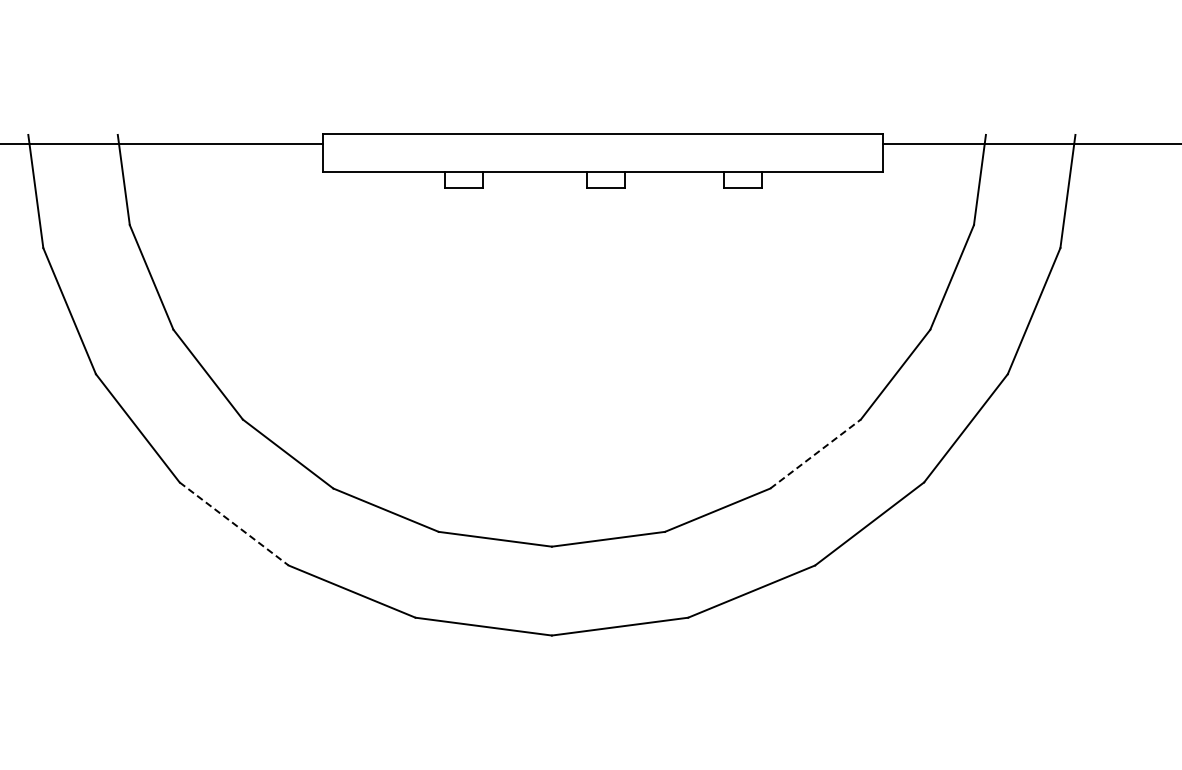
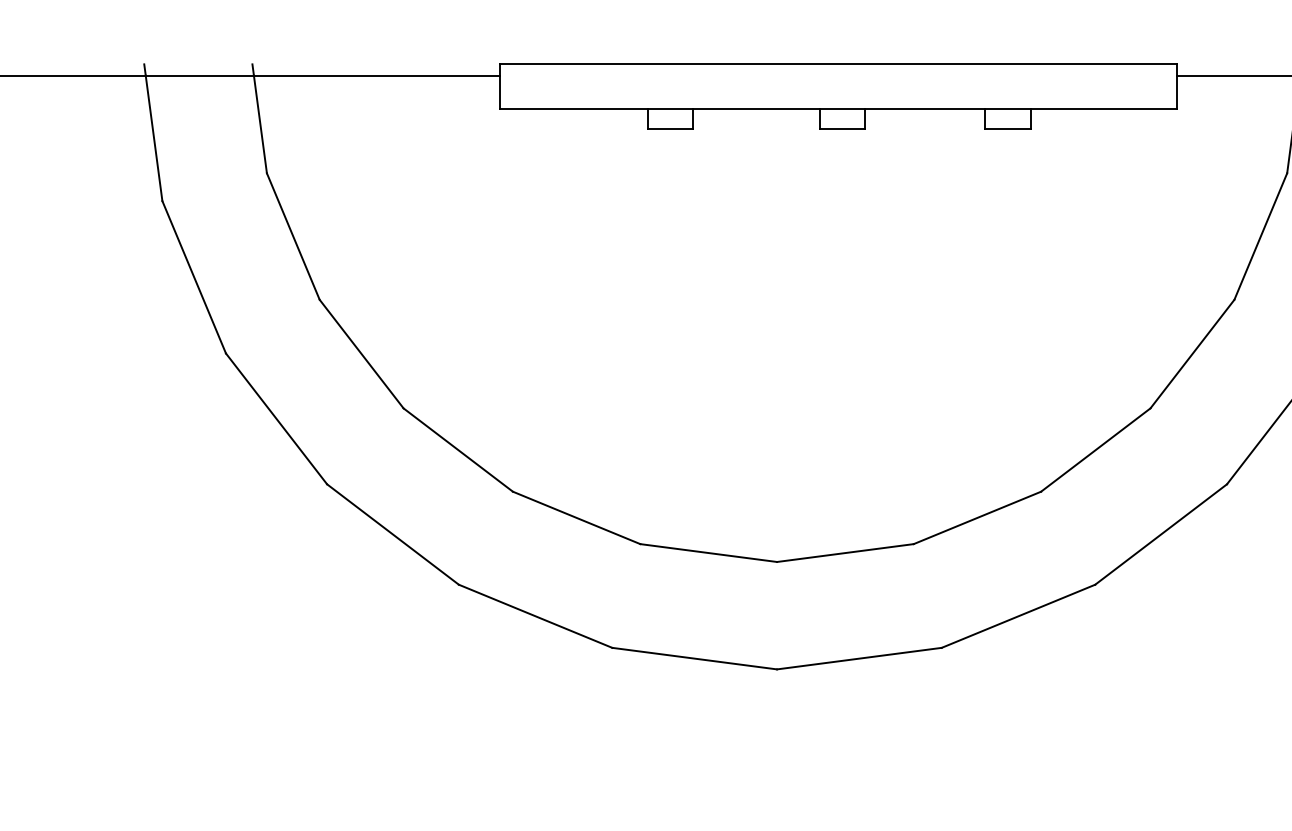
line: (815, 454) -> (1095, 450), dashed -> solid
line: (234, 523) -> (393, 533), dashed -> solid

